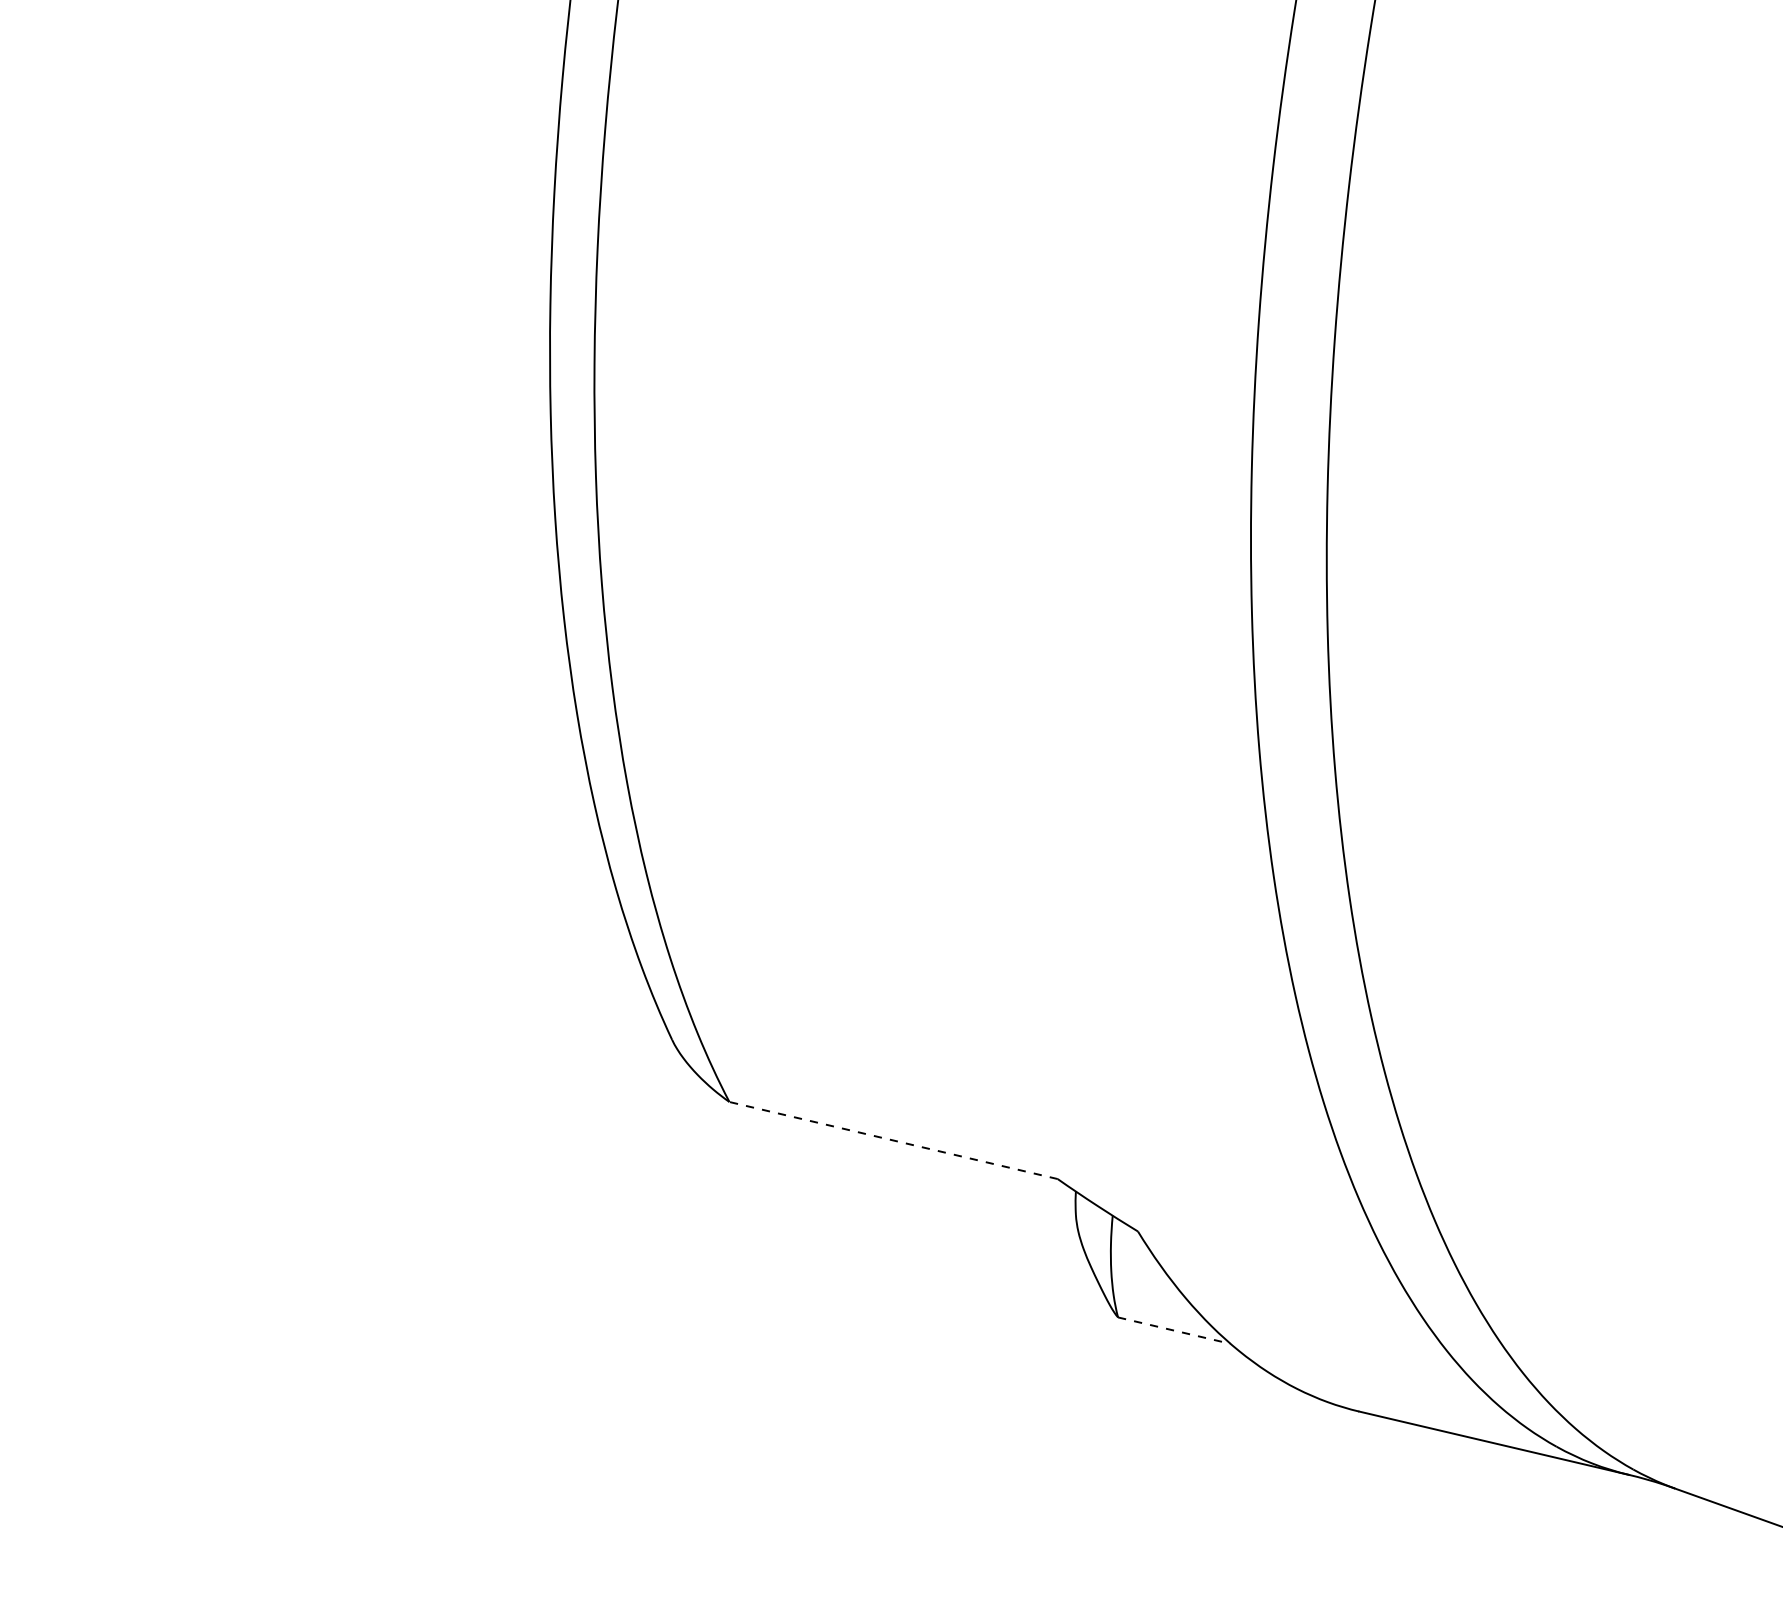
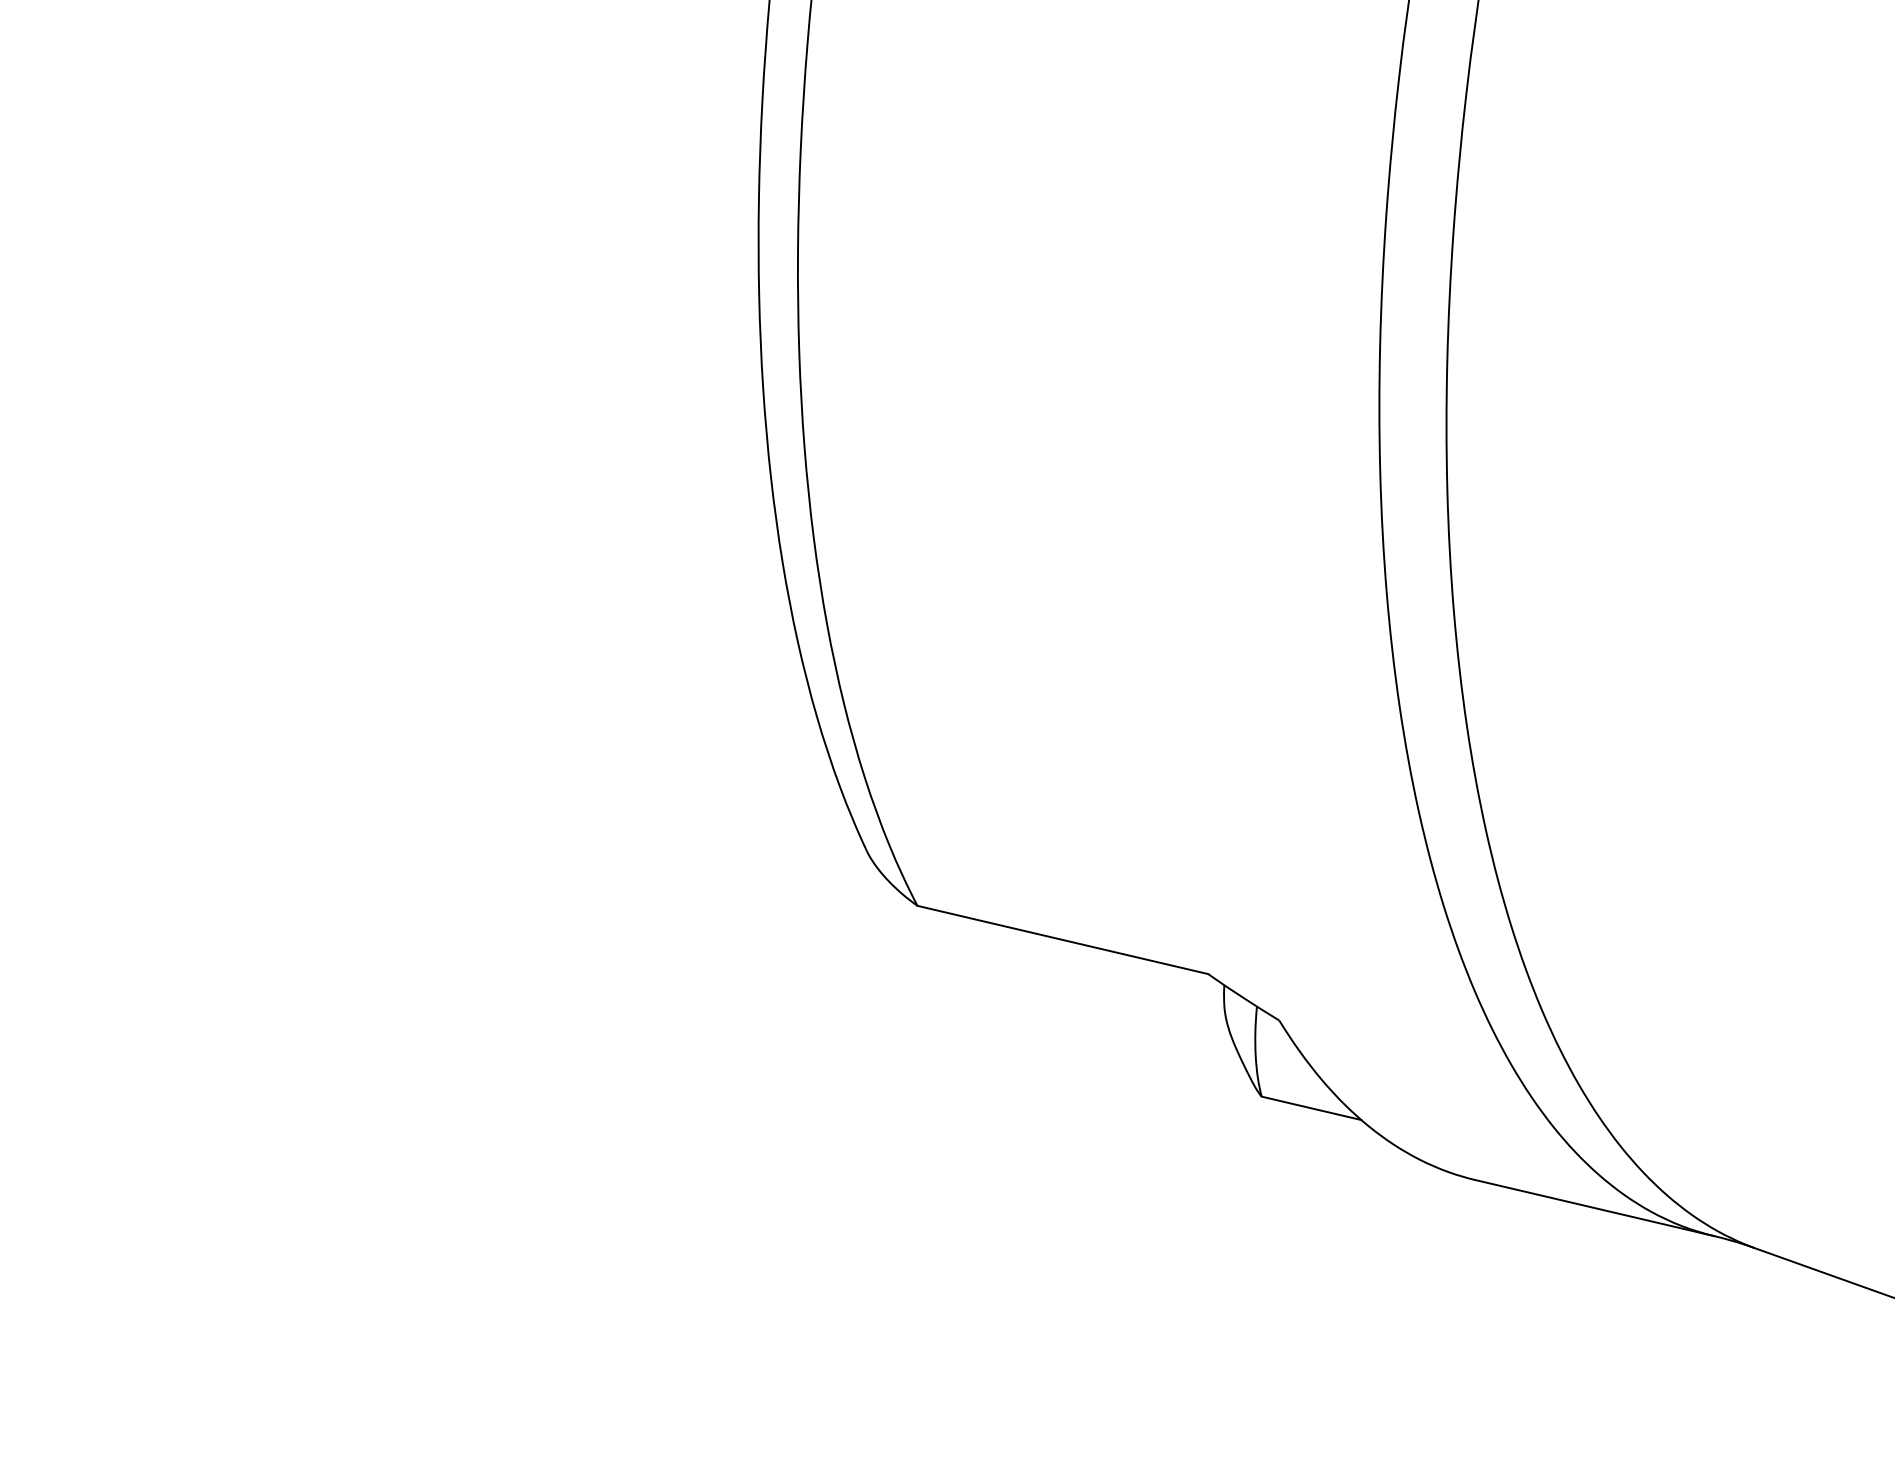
line: (893, 1139) -> (1062, 939), dashed -> solid
line: (1175, 1330) -> (1312, 1108), dashed -> solid

